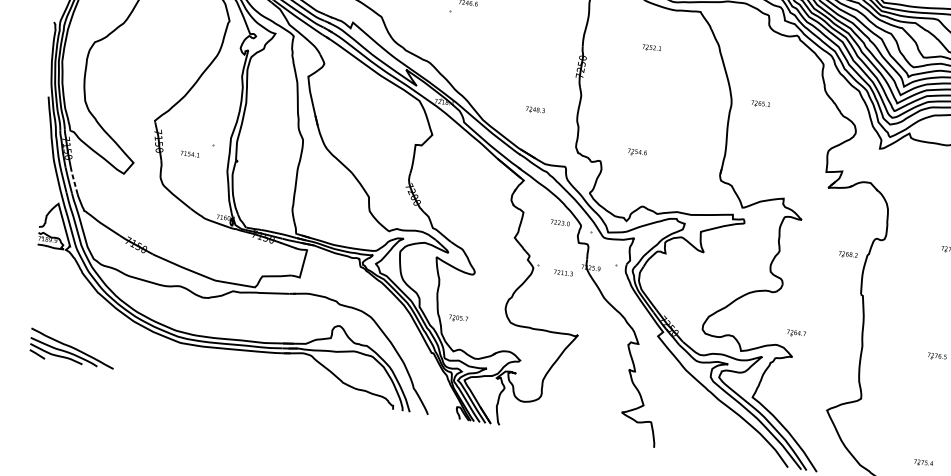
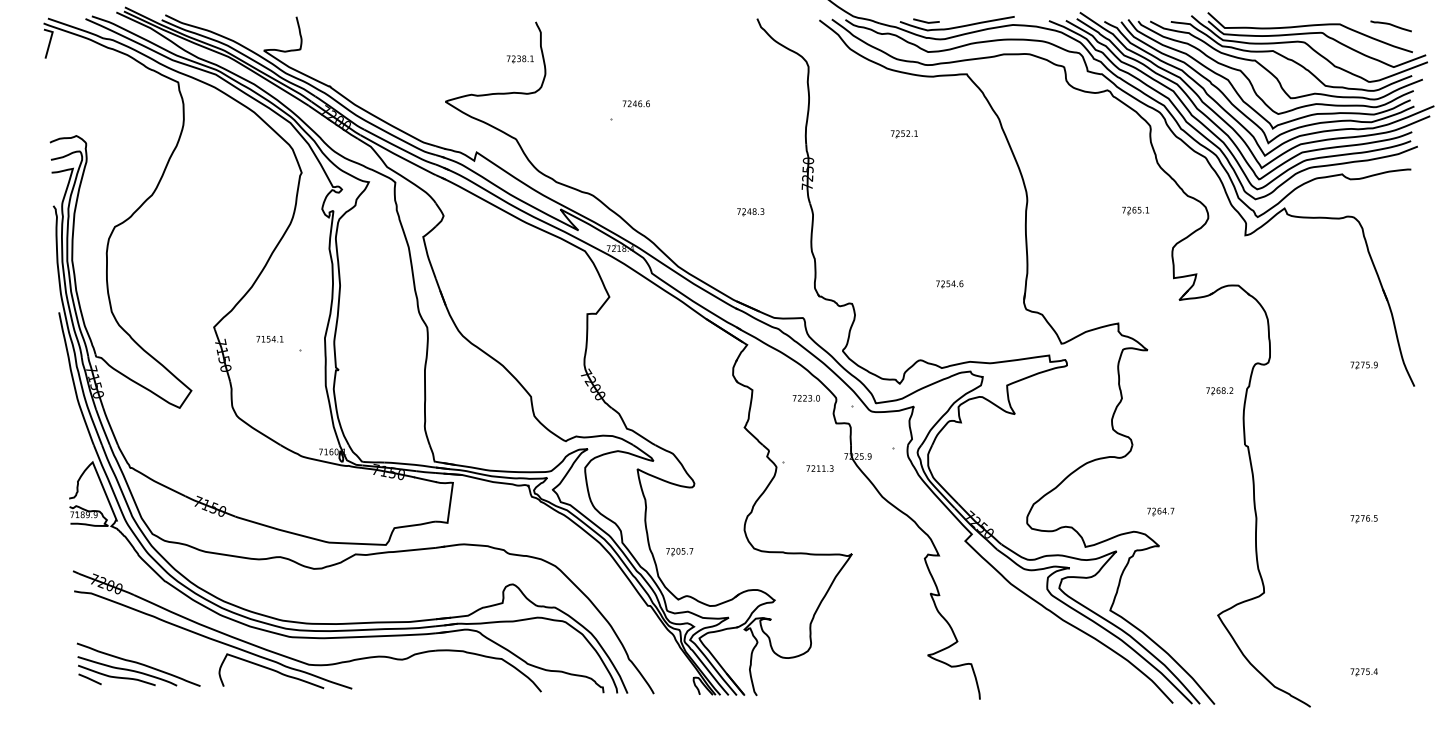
part: (760, 103) -> (1135, 210), moved
part: (535, 110) -> (750, 212), moved
part: (637, 152) -> (949, 284), moved
text: (189, 154) -> (269, 339), moved
line: (73, 179) -> (109, 425), dashed -> solid
part: (183, 359) -> (297, 659), added

